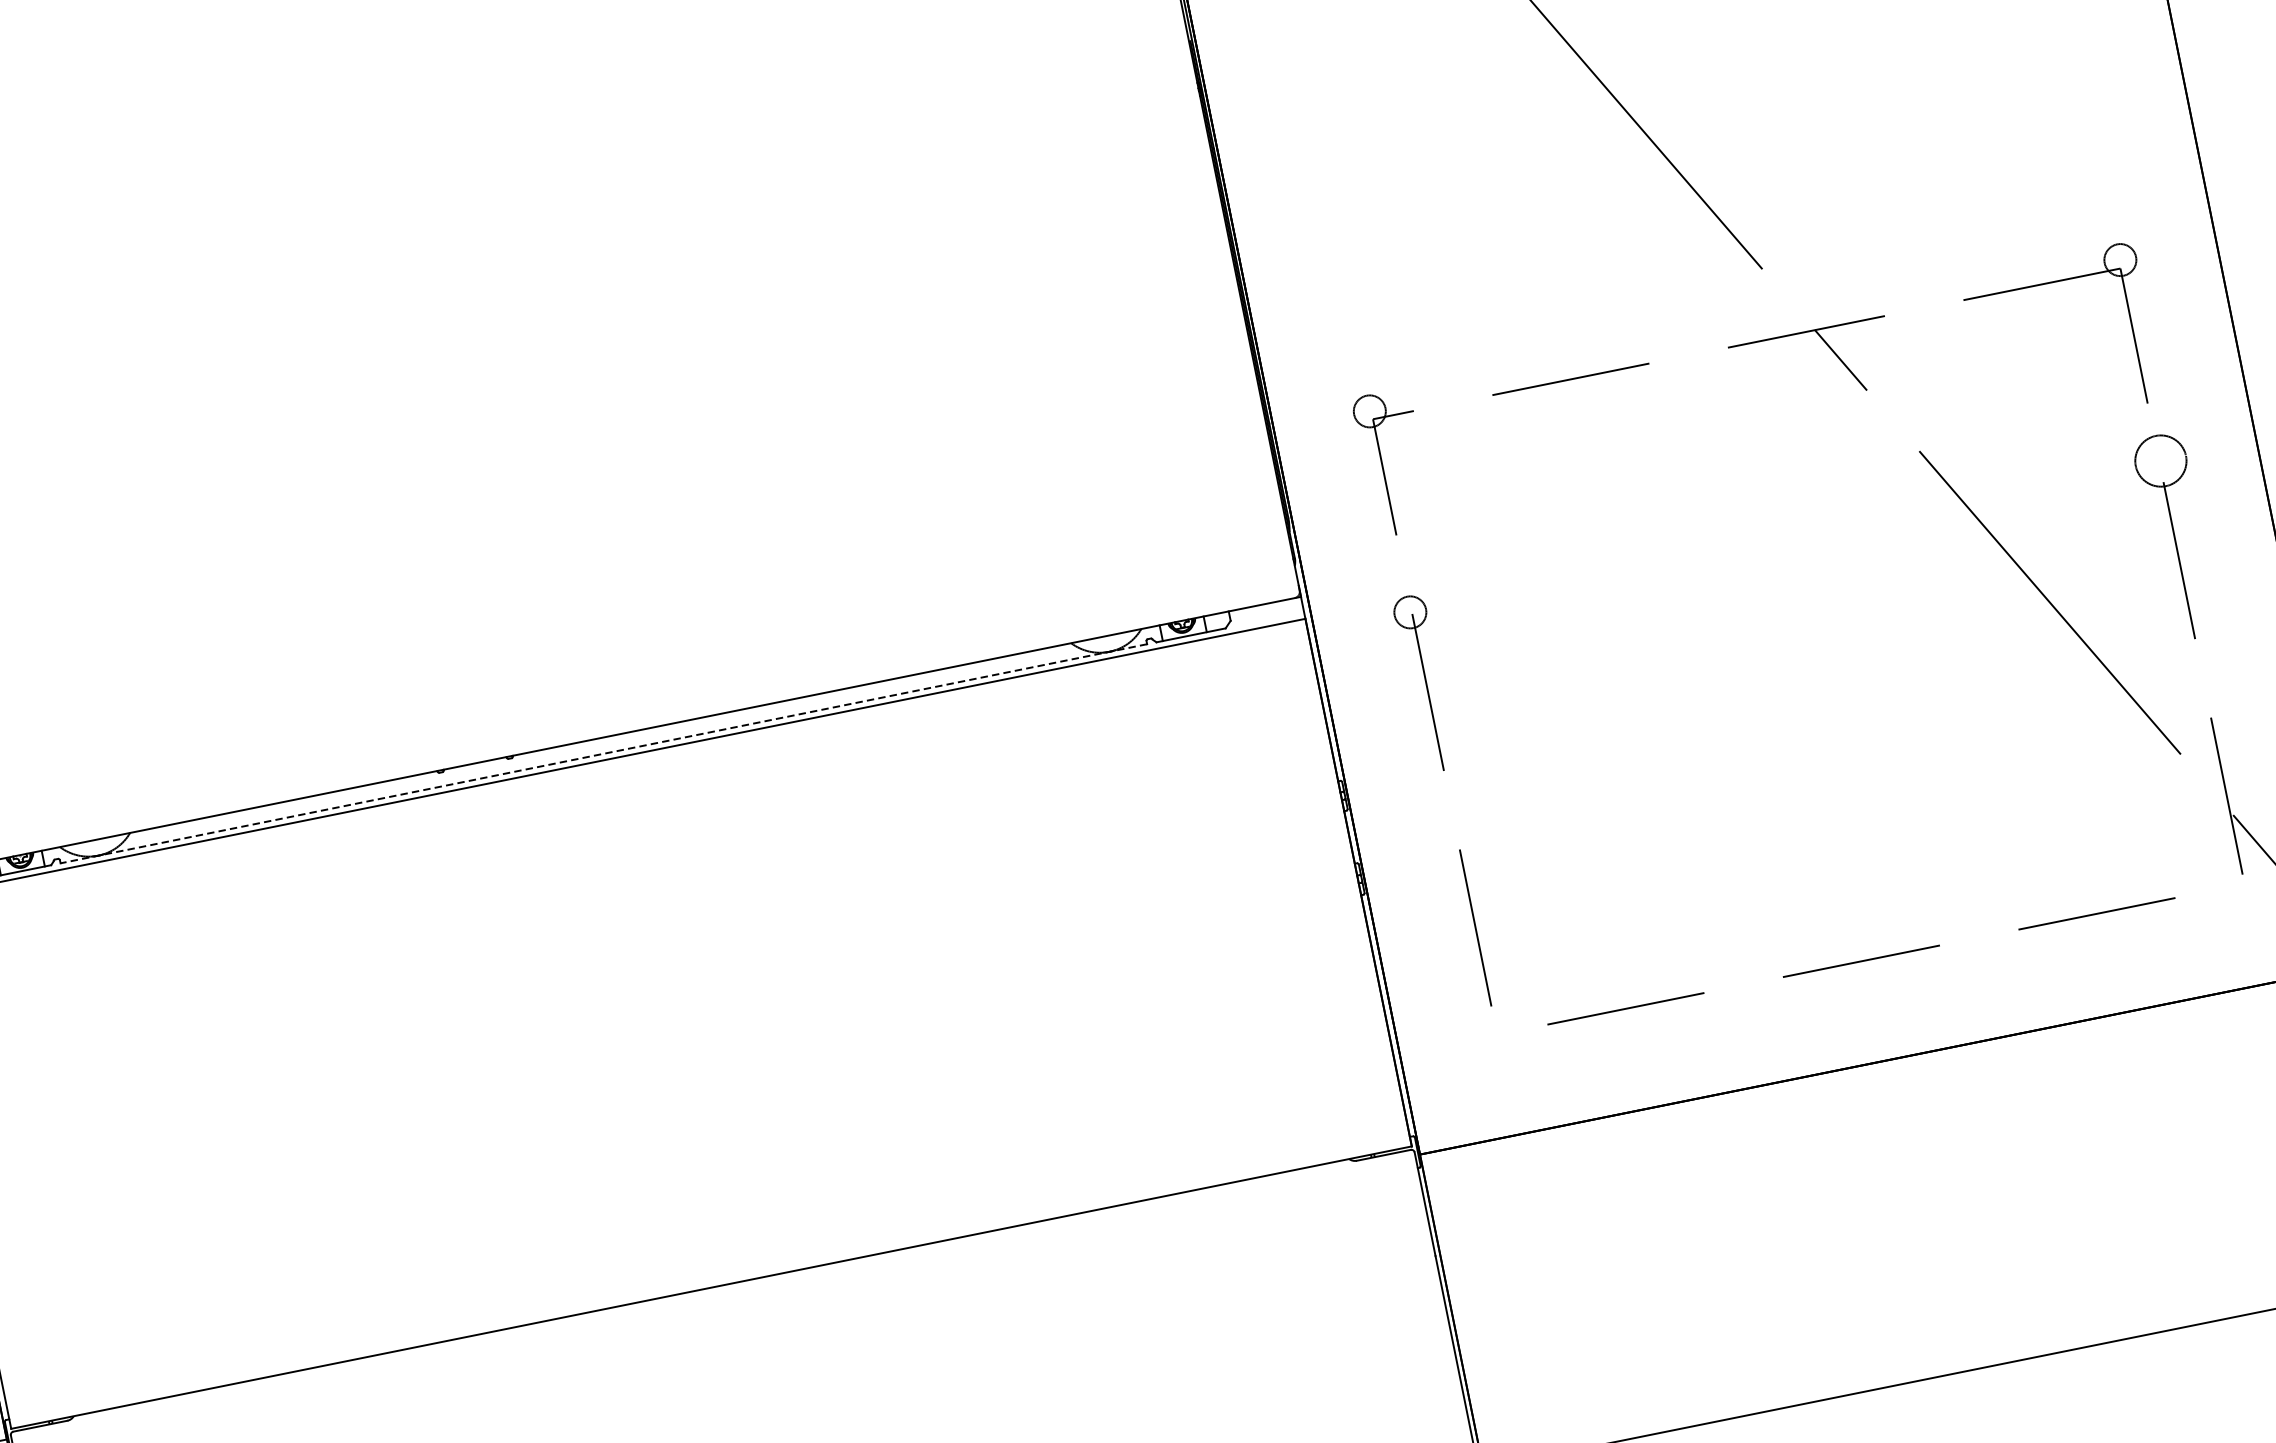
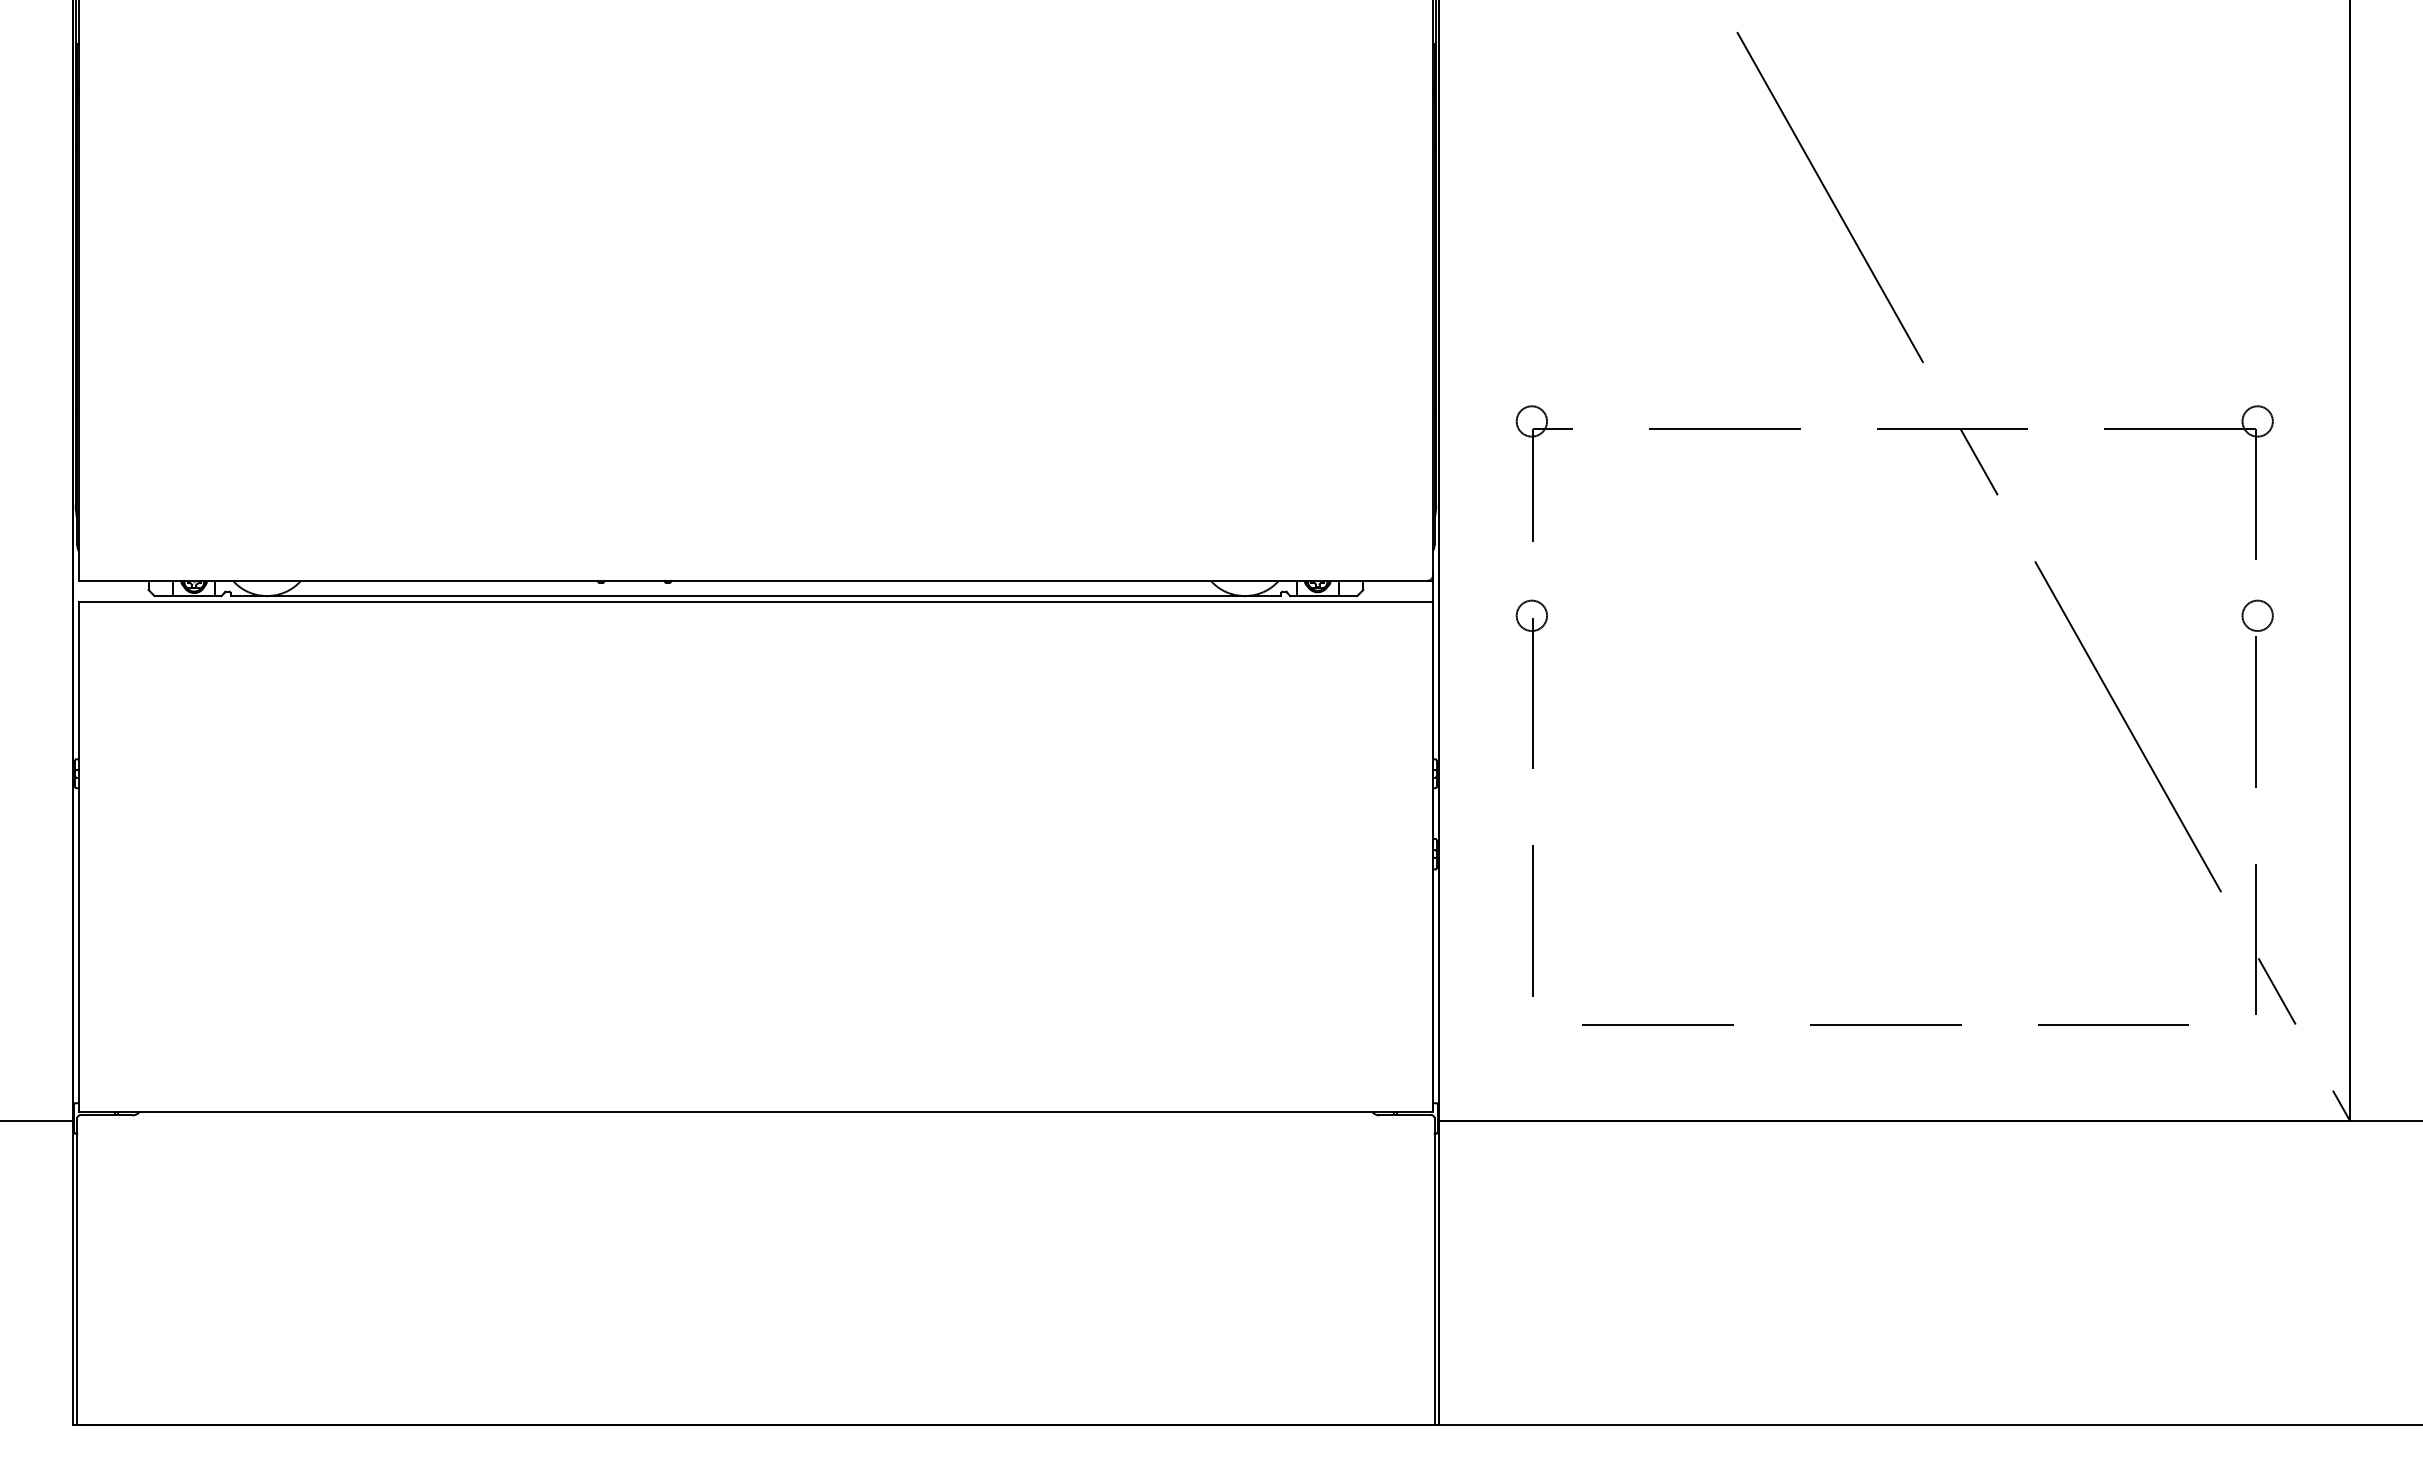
circle: (2160, 460) -> (2257, 615), size x0.62
line: (603, 754) -> (755, 596), dashed -> solid

